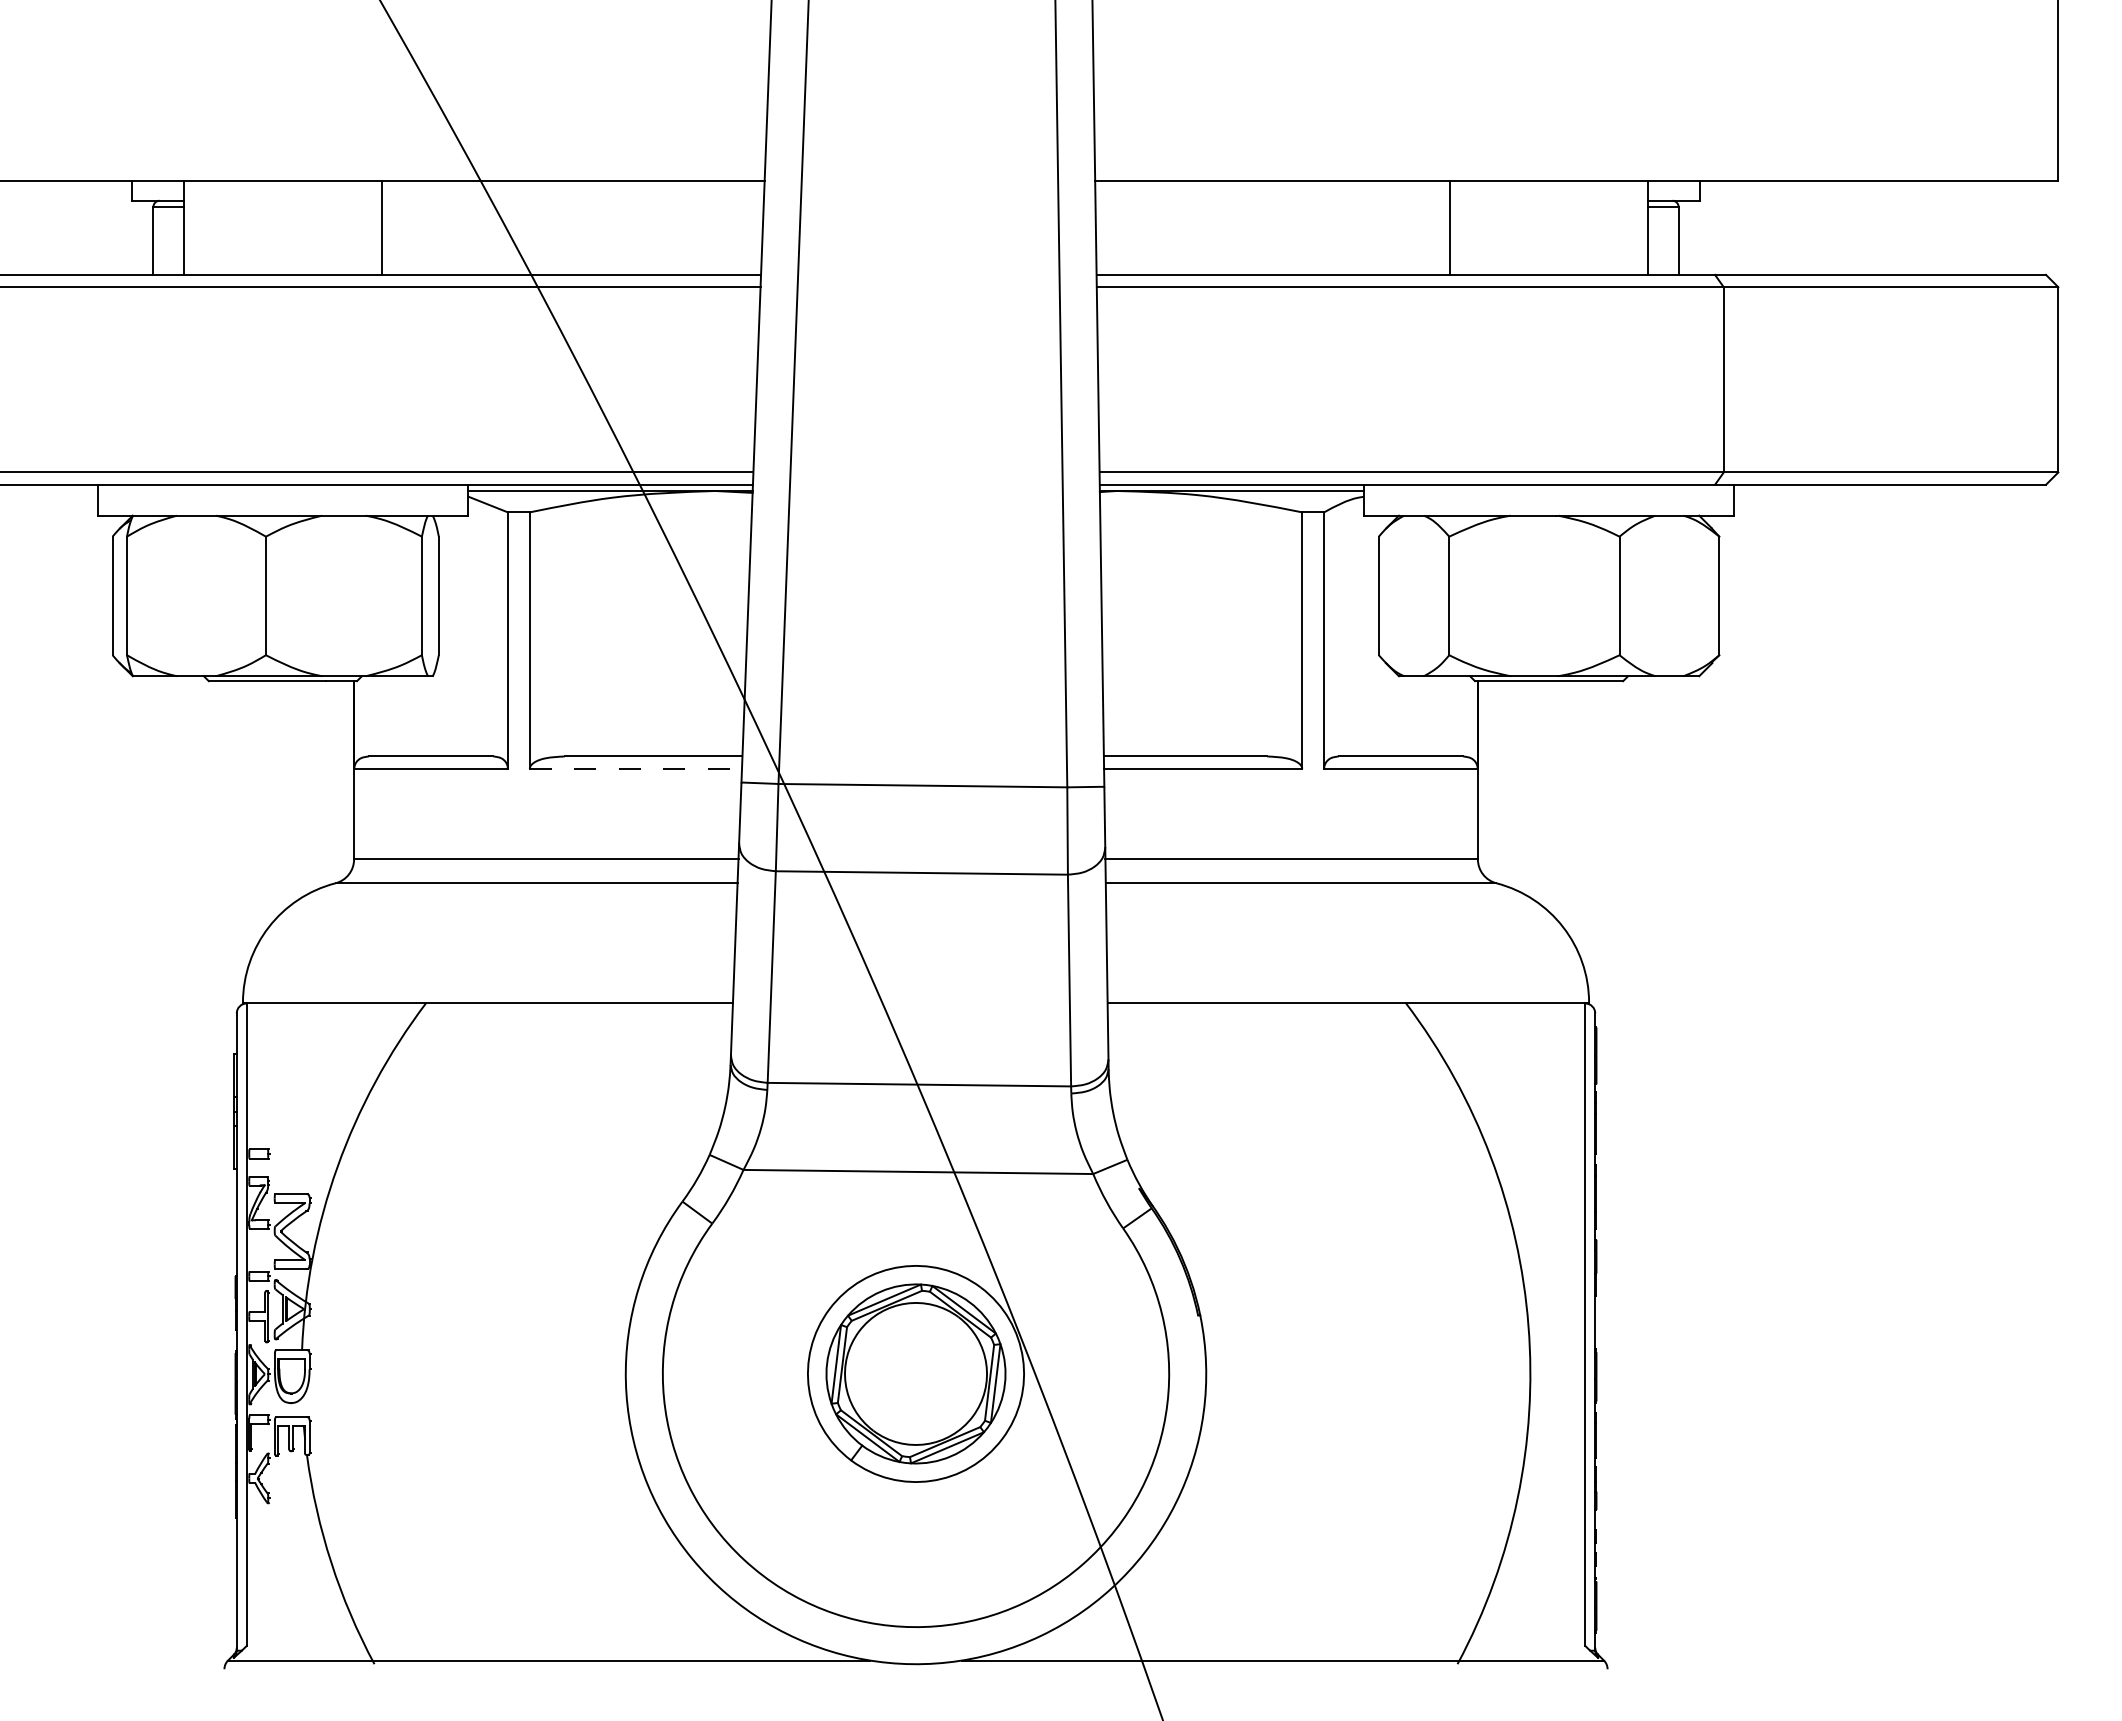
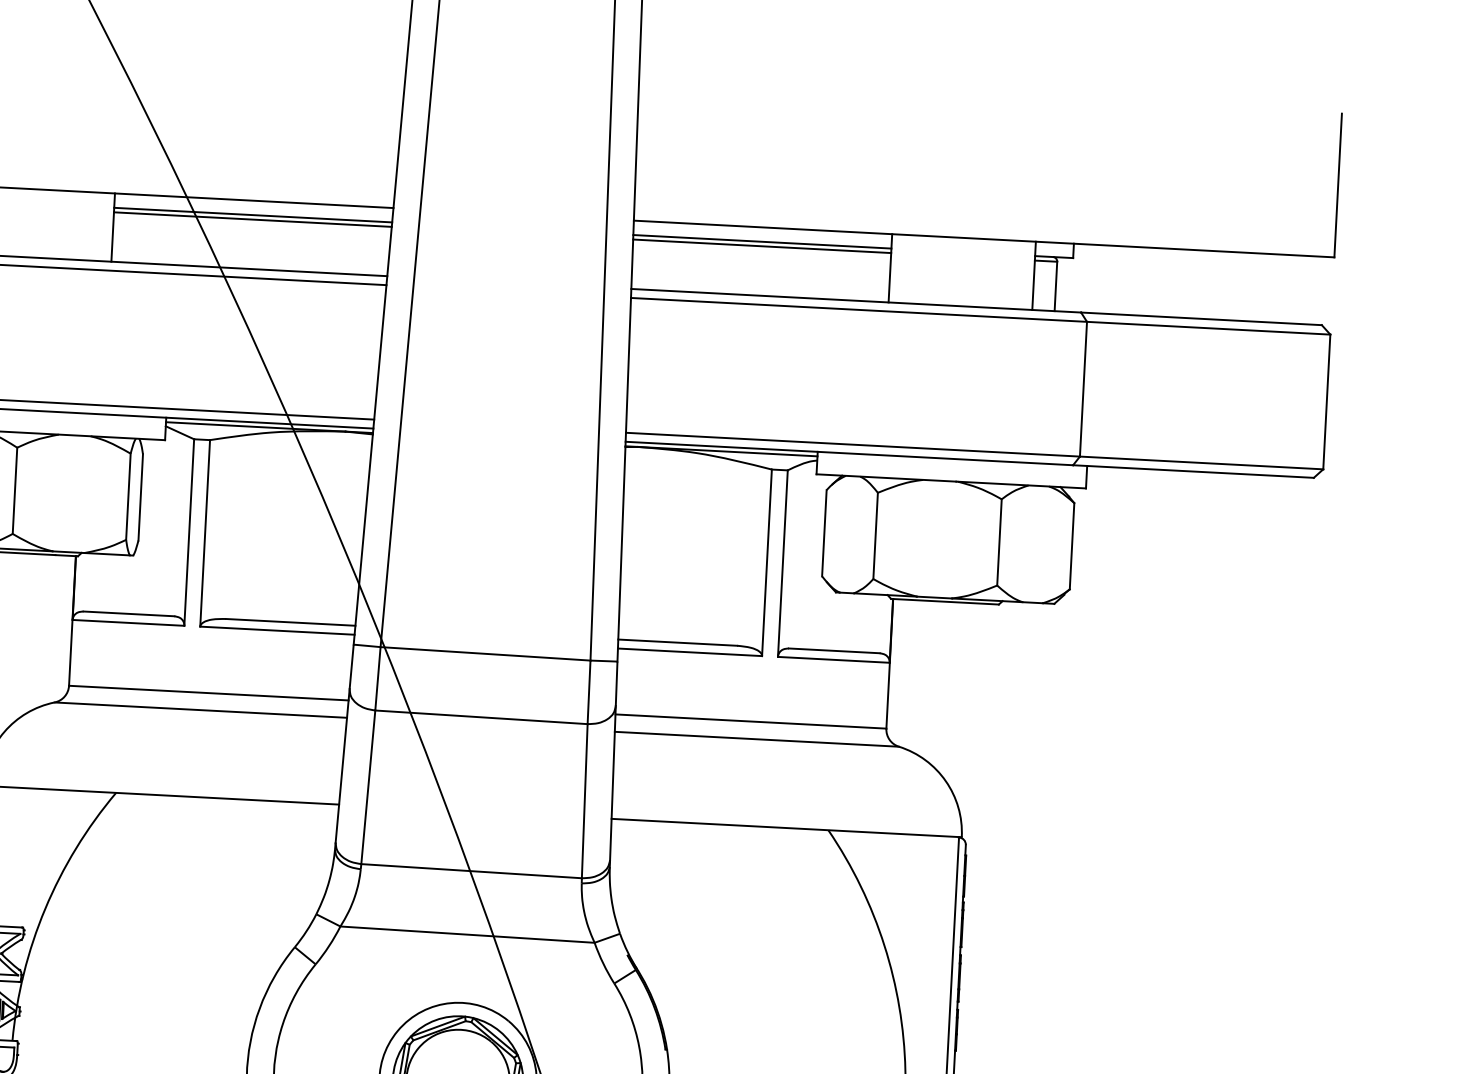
line: (572, 200) -> (253, 214), added
line: (1272, 200) -> (762, 241), added
line: (572, 206) -> (252, 219), added
line: (1272, 206) -> (761, 245), added
line: (636, 768) -> (277, 630), dashed -> solid

